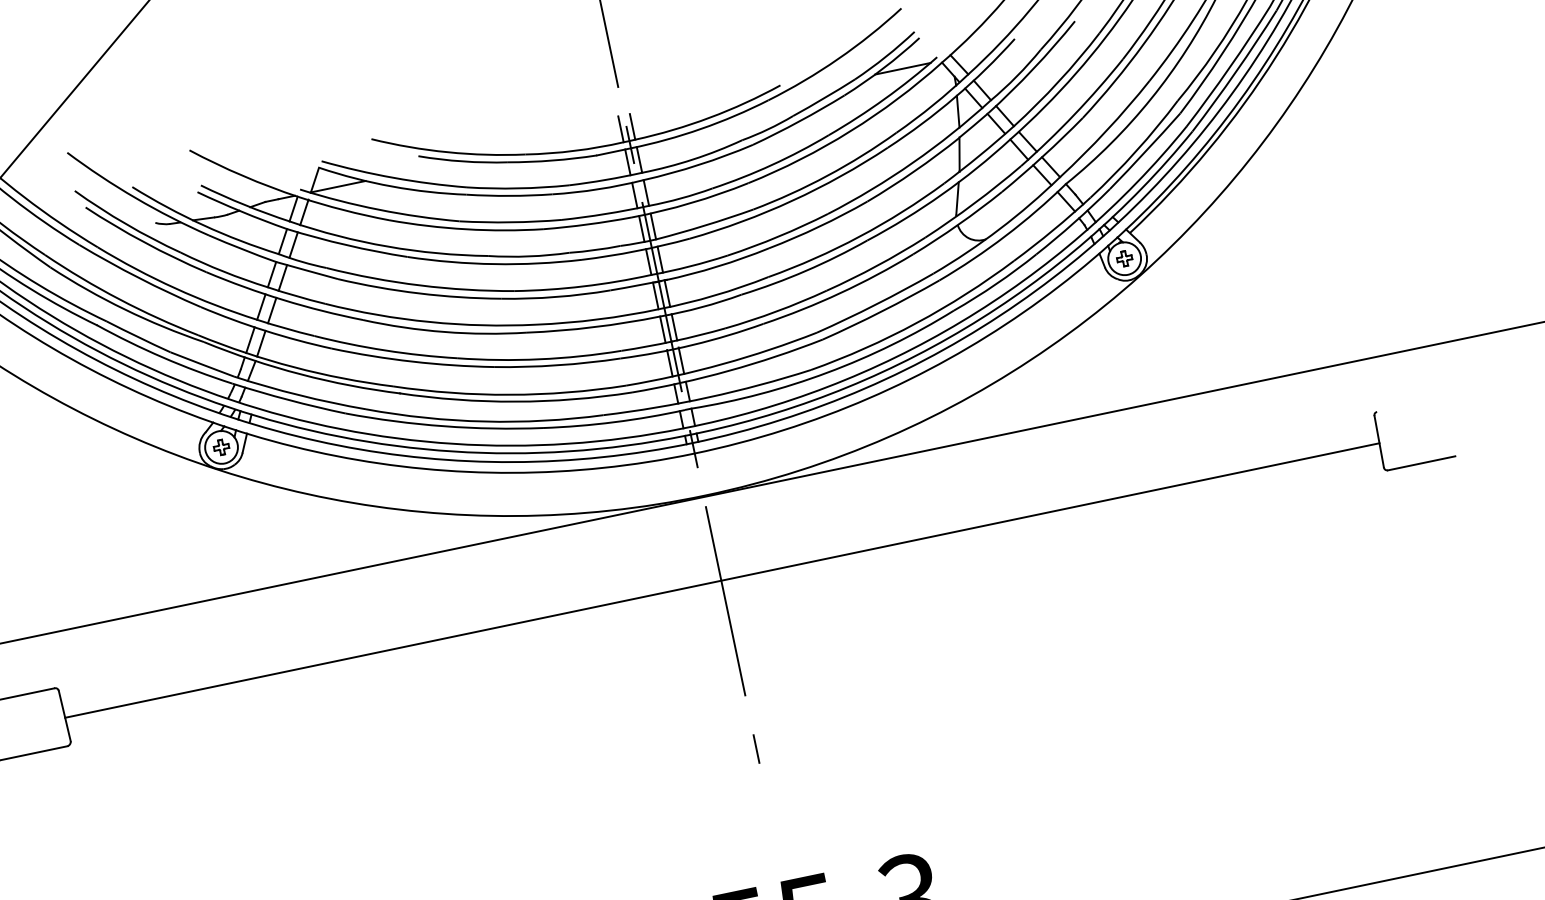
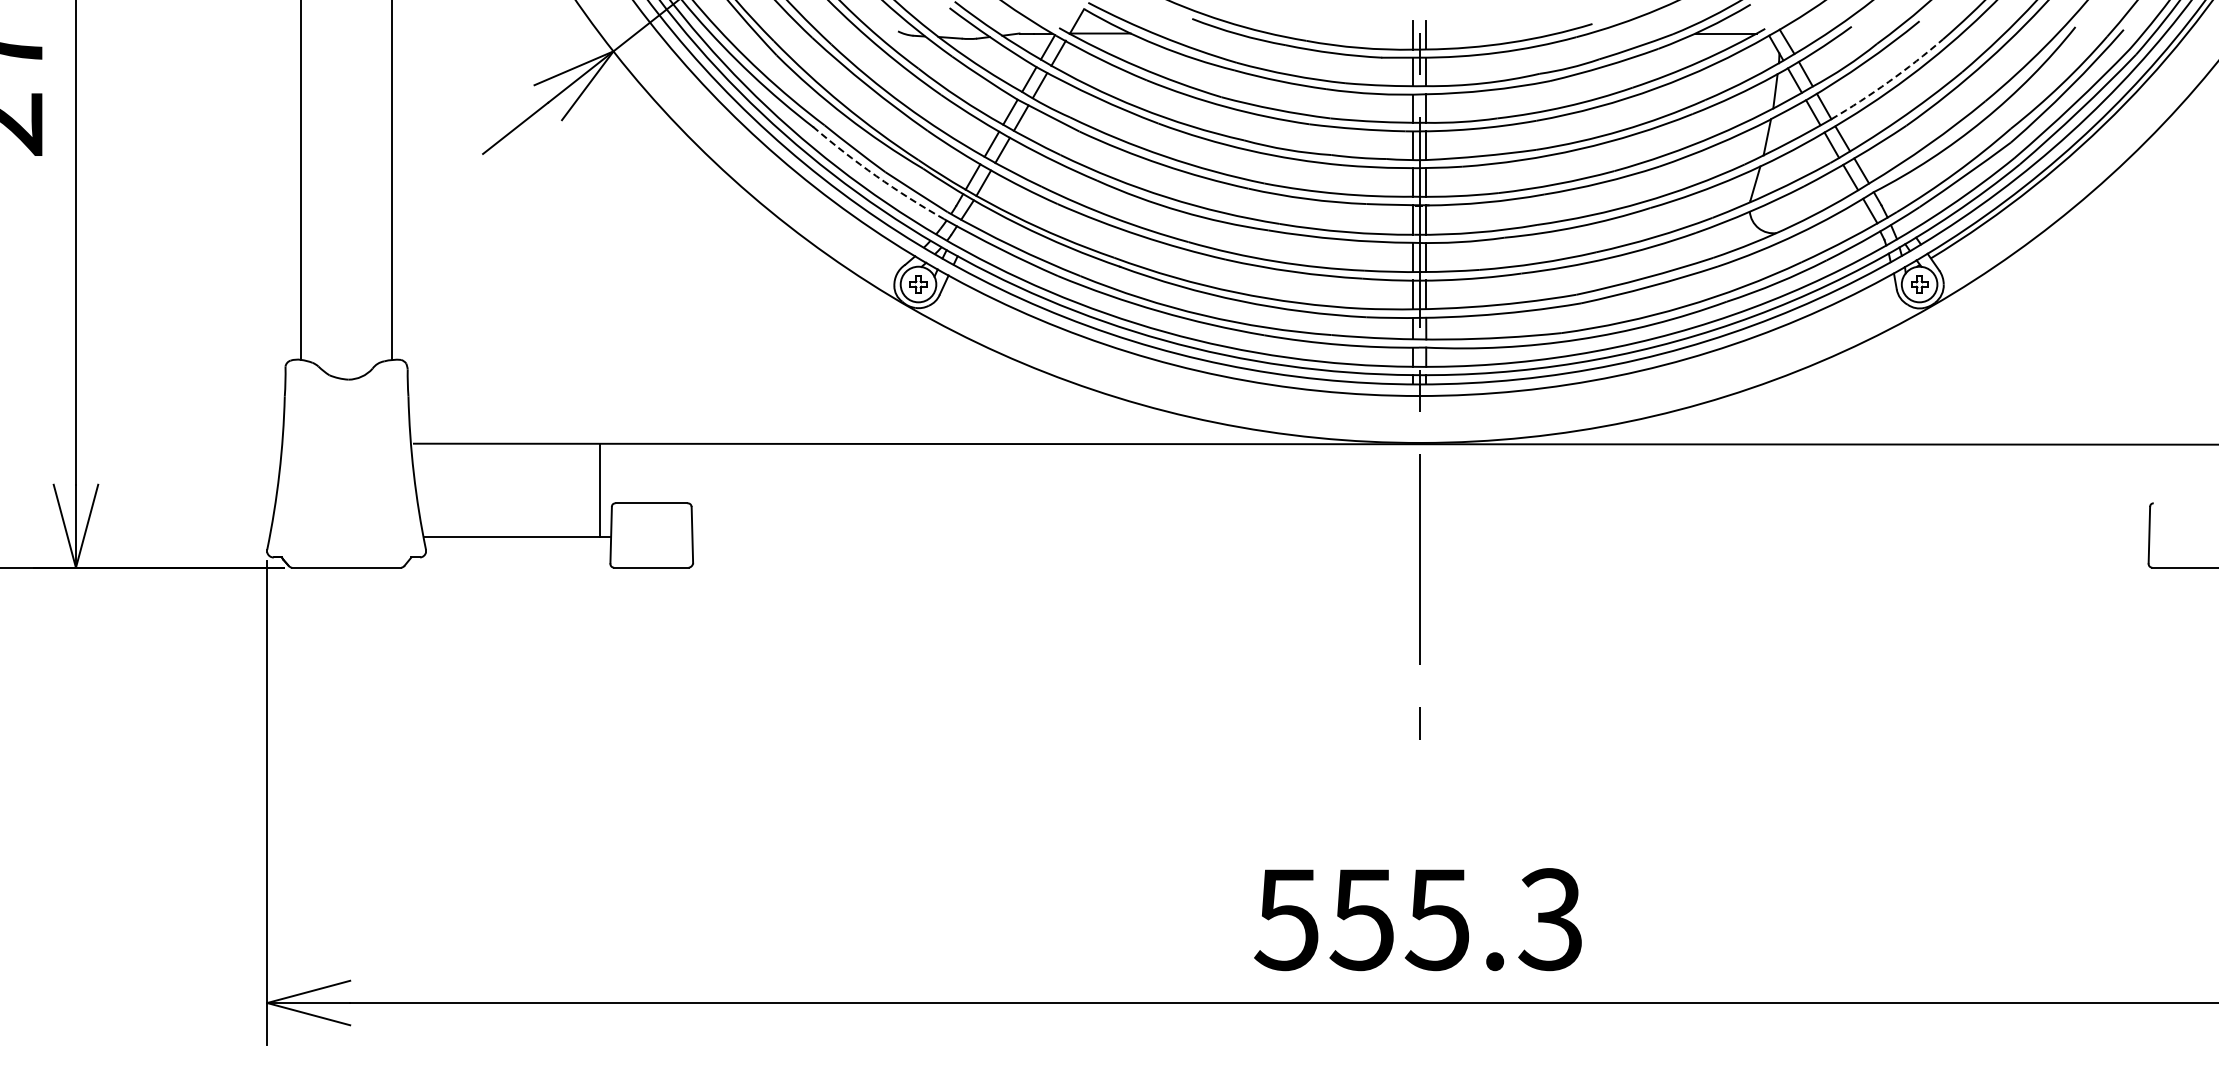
arc: (1058, 81) -> (1888, 81), solid -> dashed
arc: (163, 357) -> (876, 176), solid -> dashed
line: (722, 581) -> (1420, 537), removed

